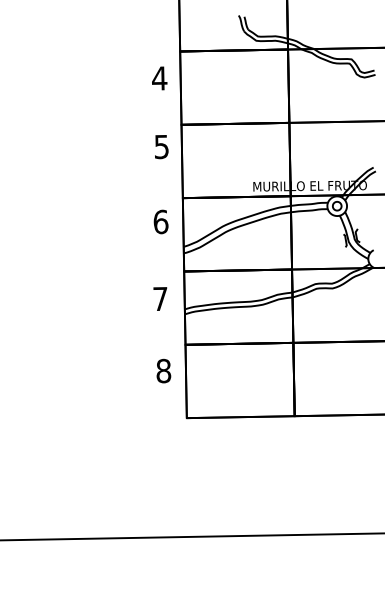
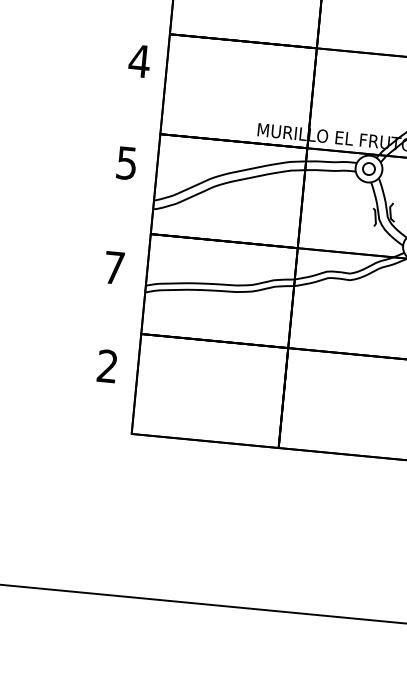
text: (161, 147) -> (139, 62), 5 -> 4
text: (160, 221) -> (126, 162), 6 -> 5
text: (163, 370) -> (107, 365), 8 -> 2

